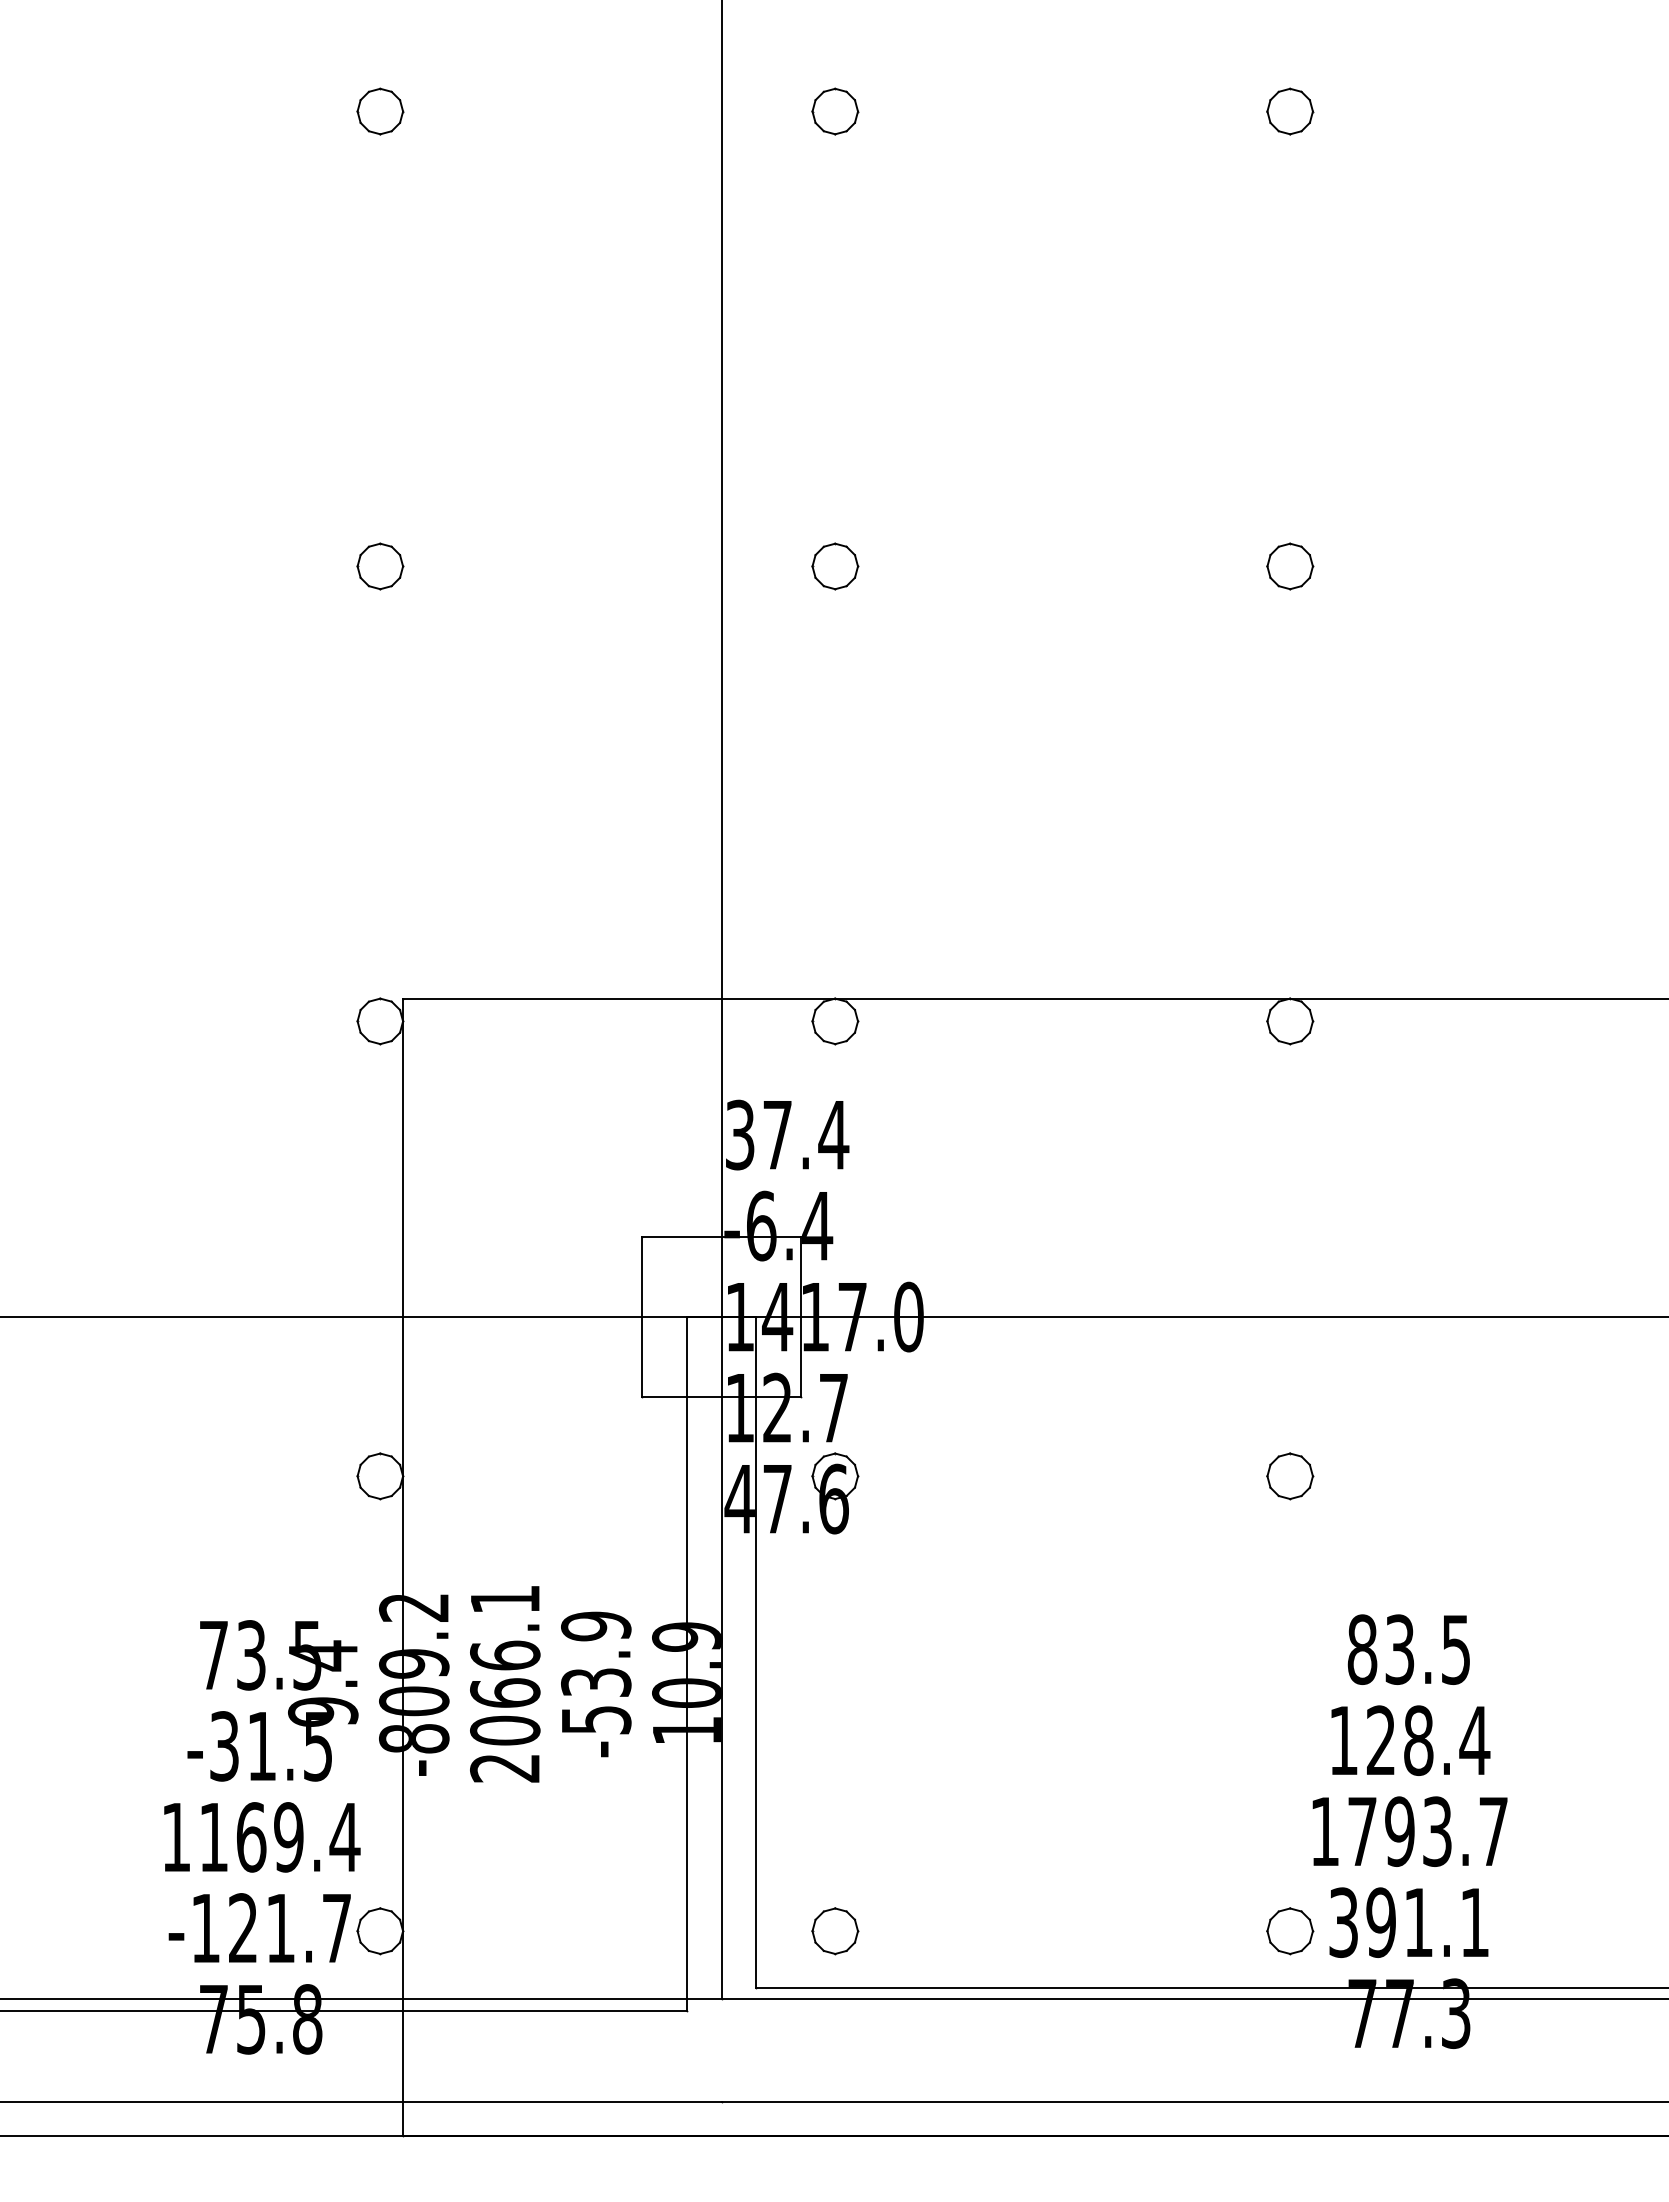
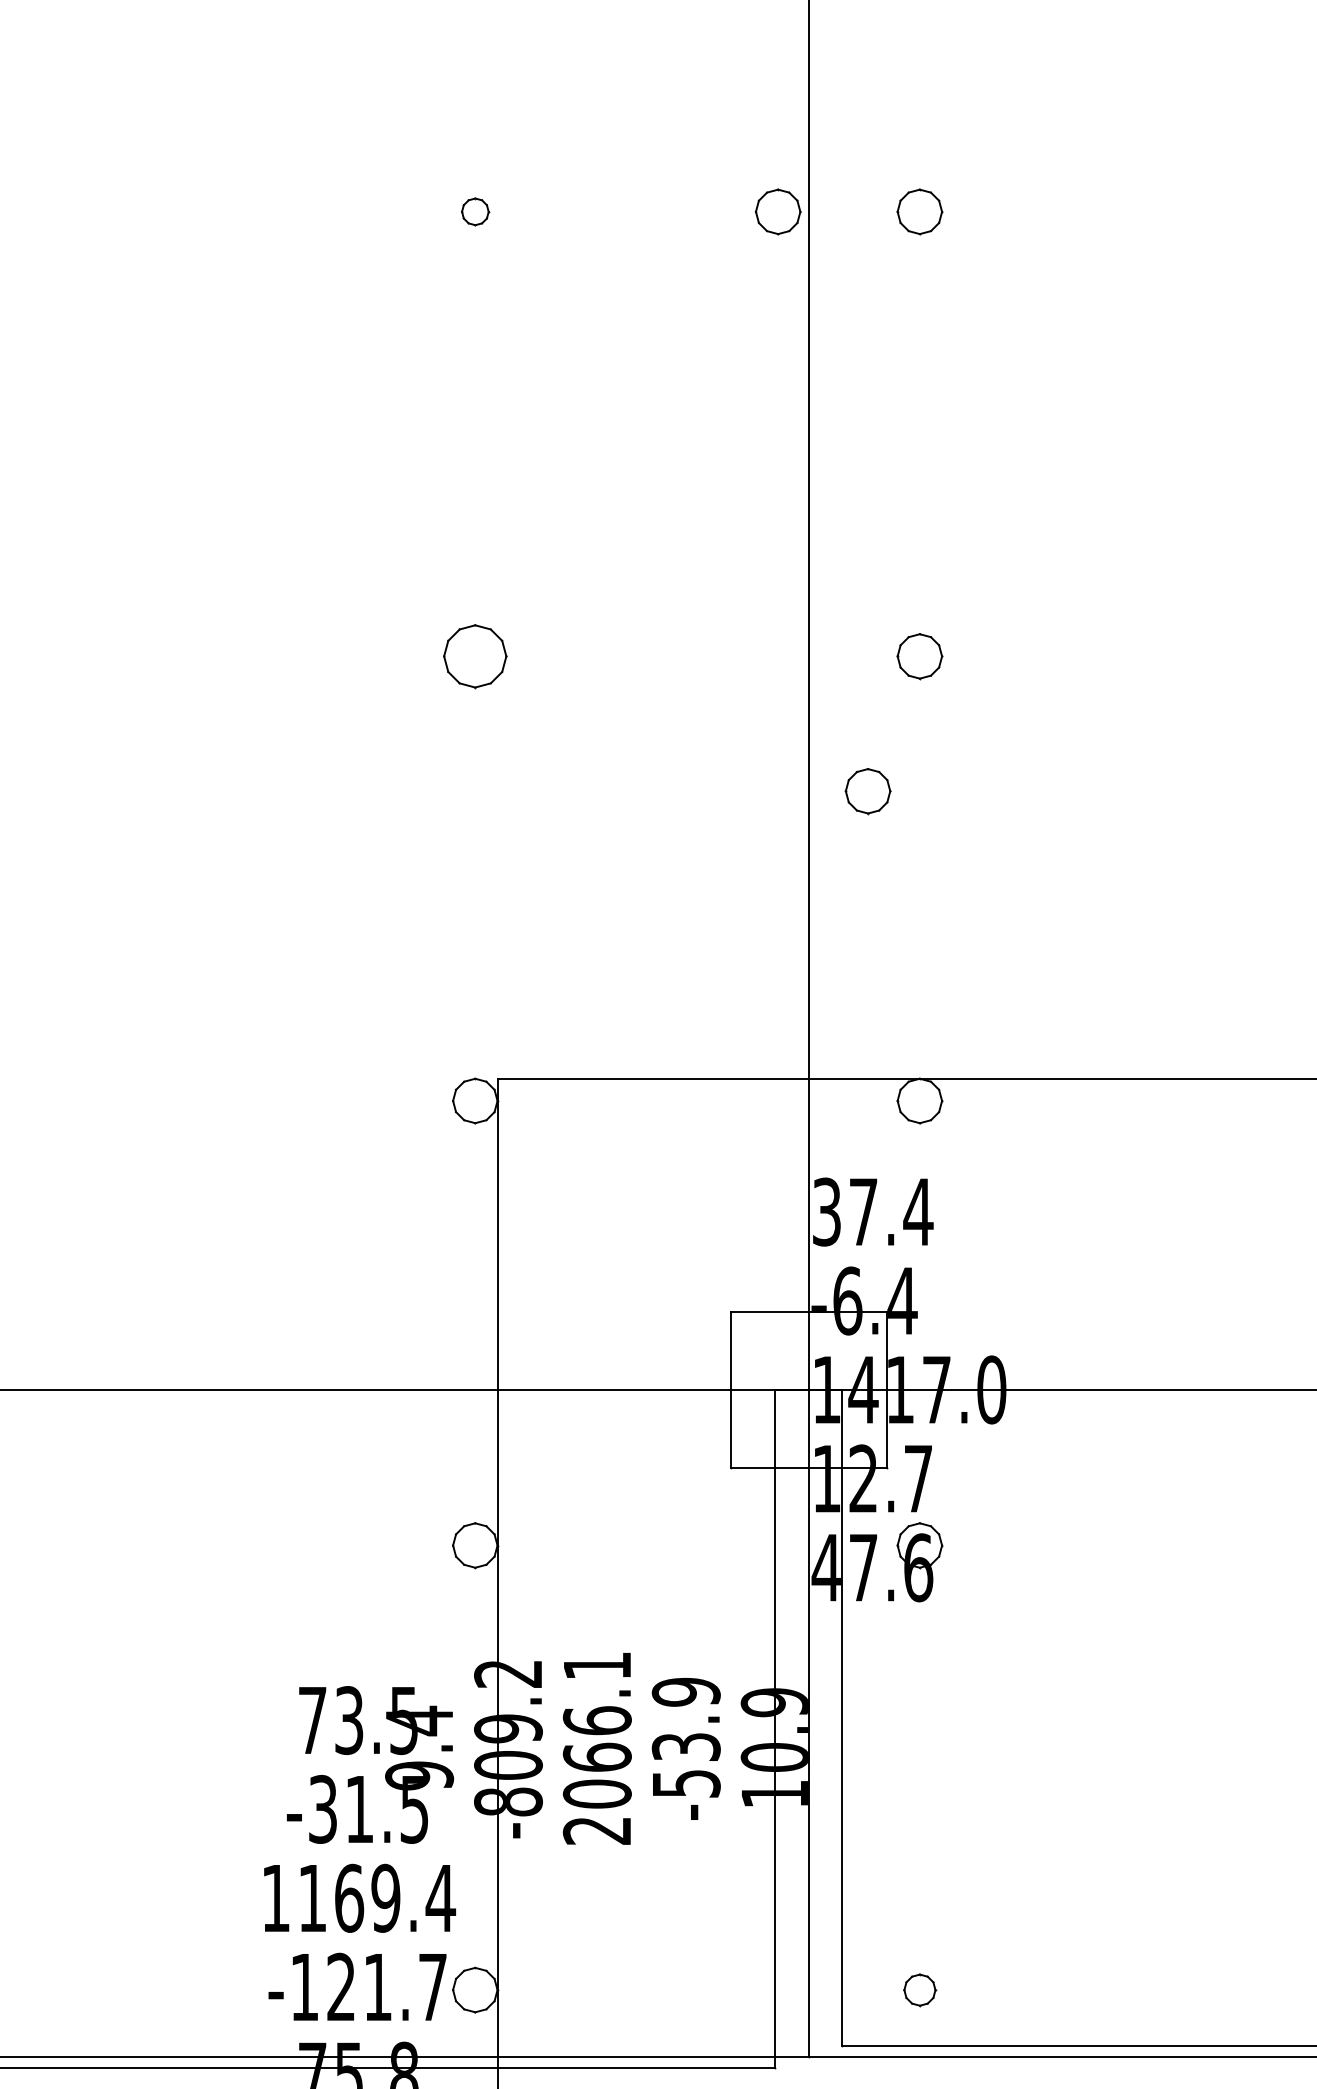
part: (380, 111) -> (475, 211), size x0.6
part: (690, 111) -> (778, 211), added
part: (380, 566) -> (475, 656), size x1.4
part: (782, 704) -> (868, 791), added
part: (835, 1931) -> (920, 1990), size x0.7

